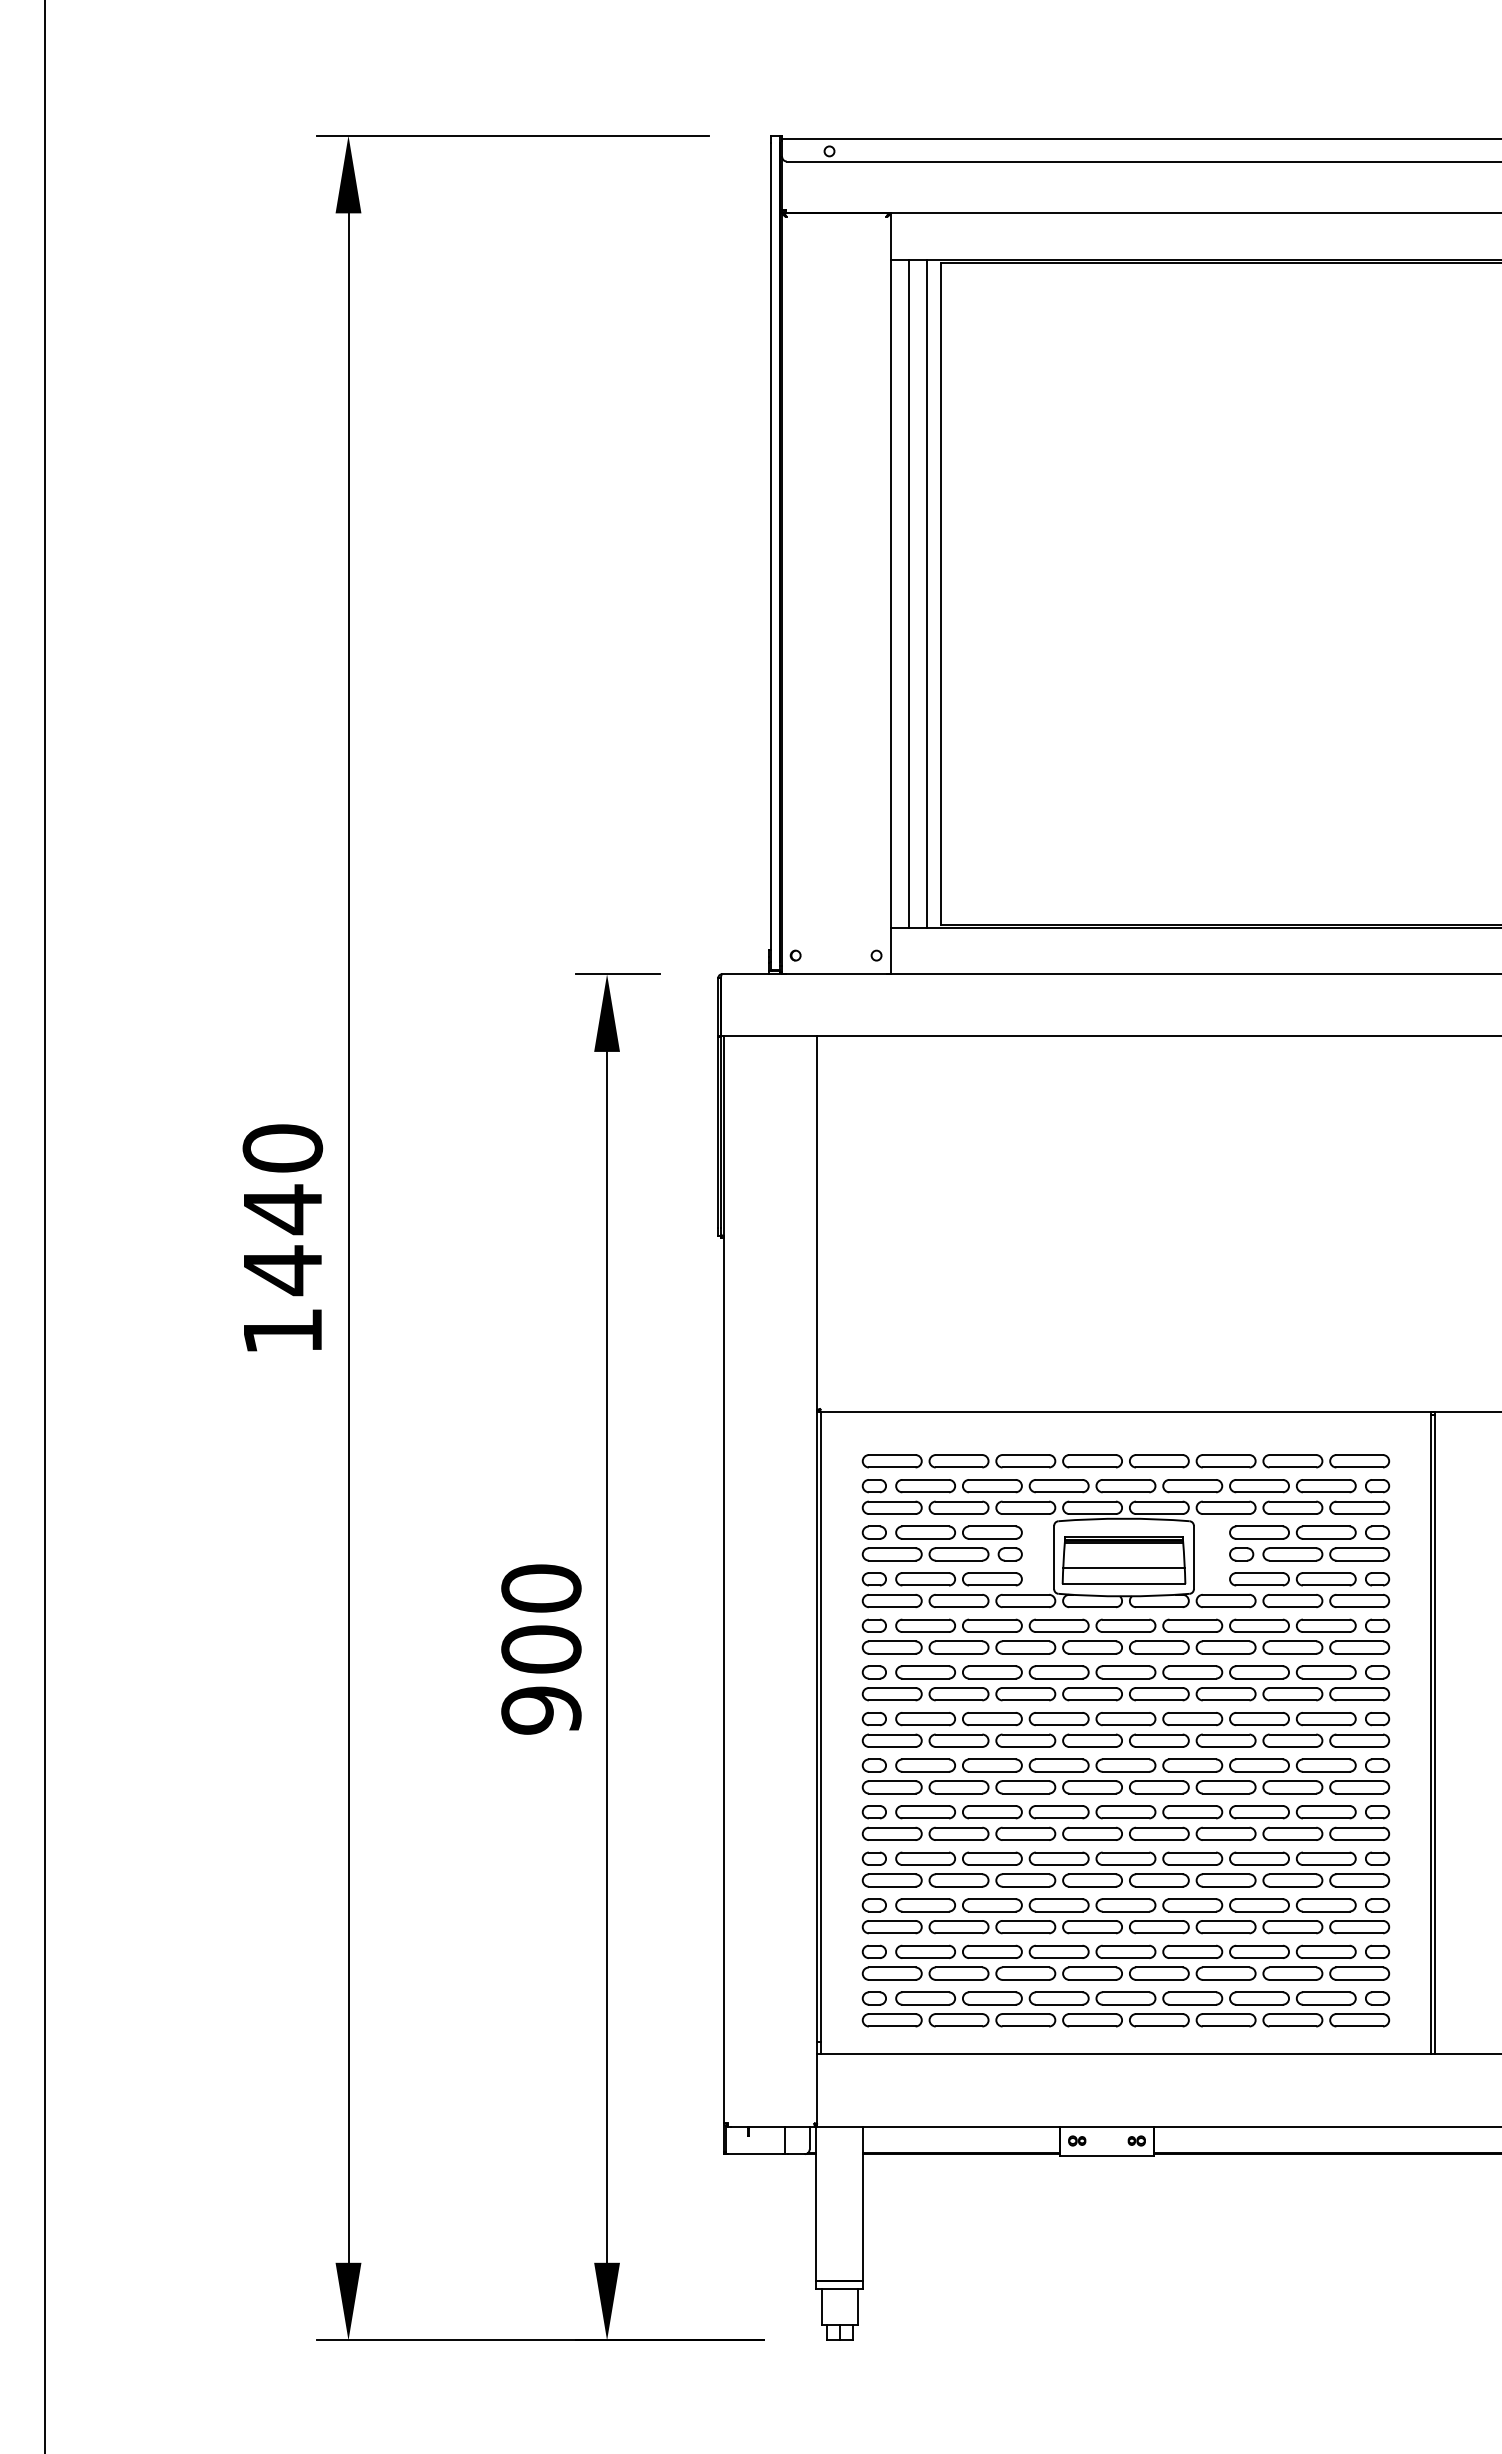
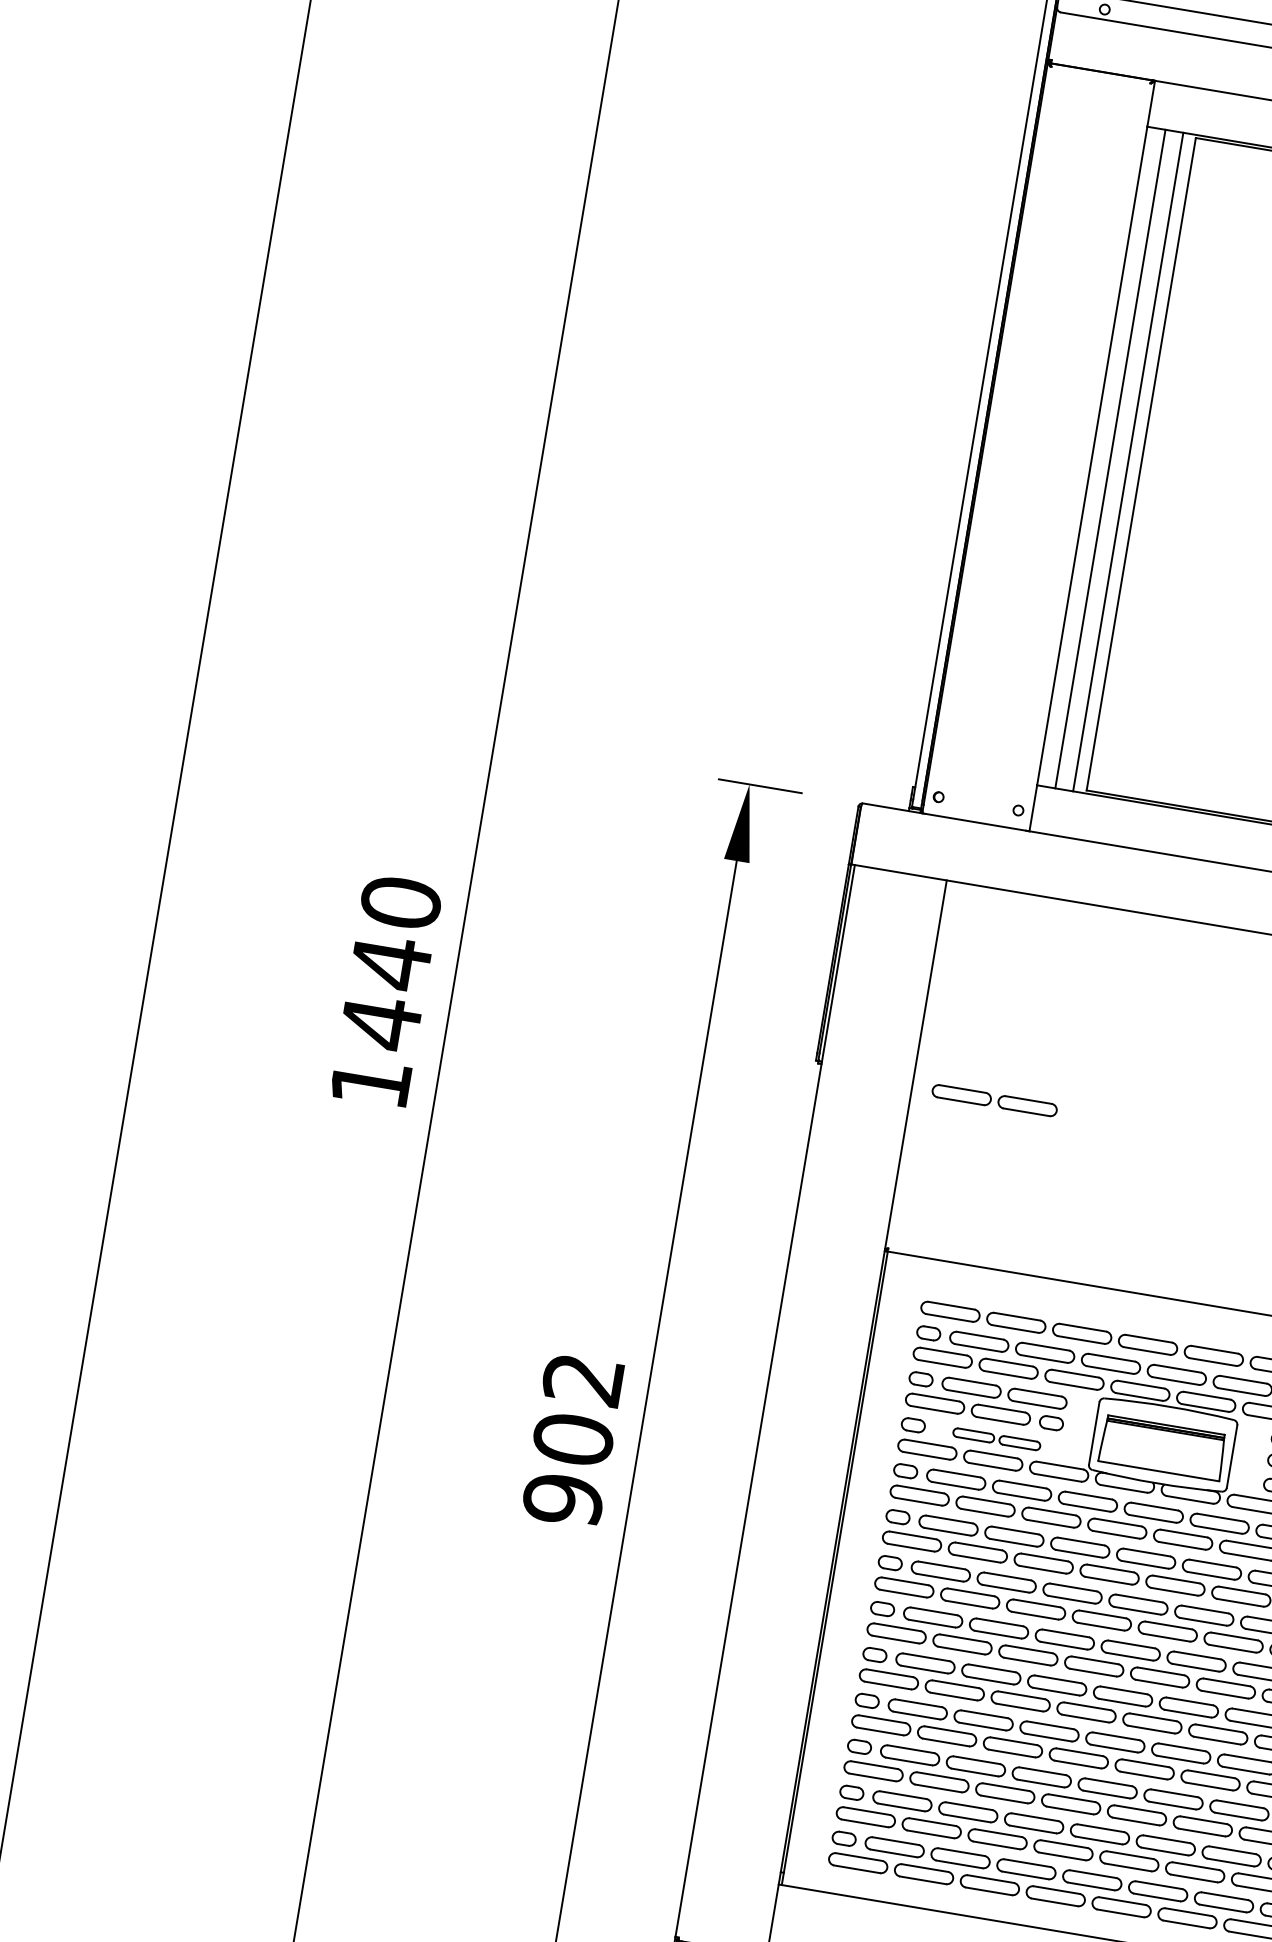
part: (900, 1245) -> (994, 1100), added
line: (1123, 1568) -> (1160, 1455), removed
part: (958, 1579) -> (996, 1439), size x0.7
text: (541, 1588) -> (583, 1379), 900 -> 902

